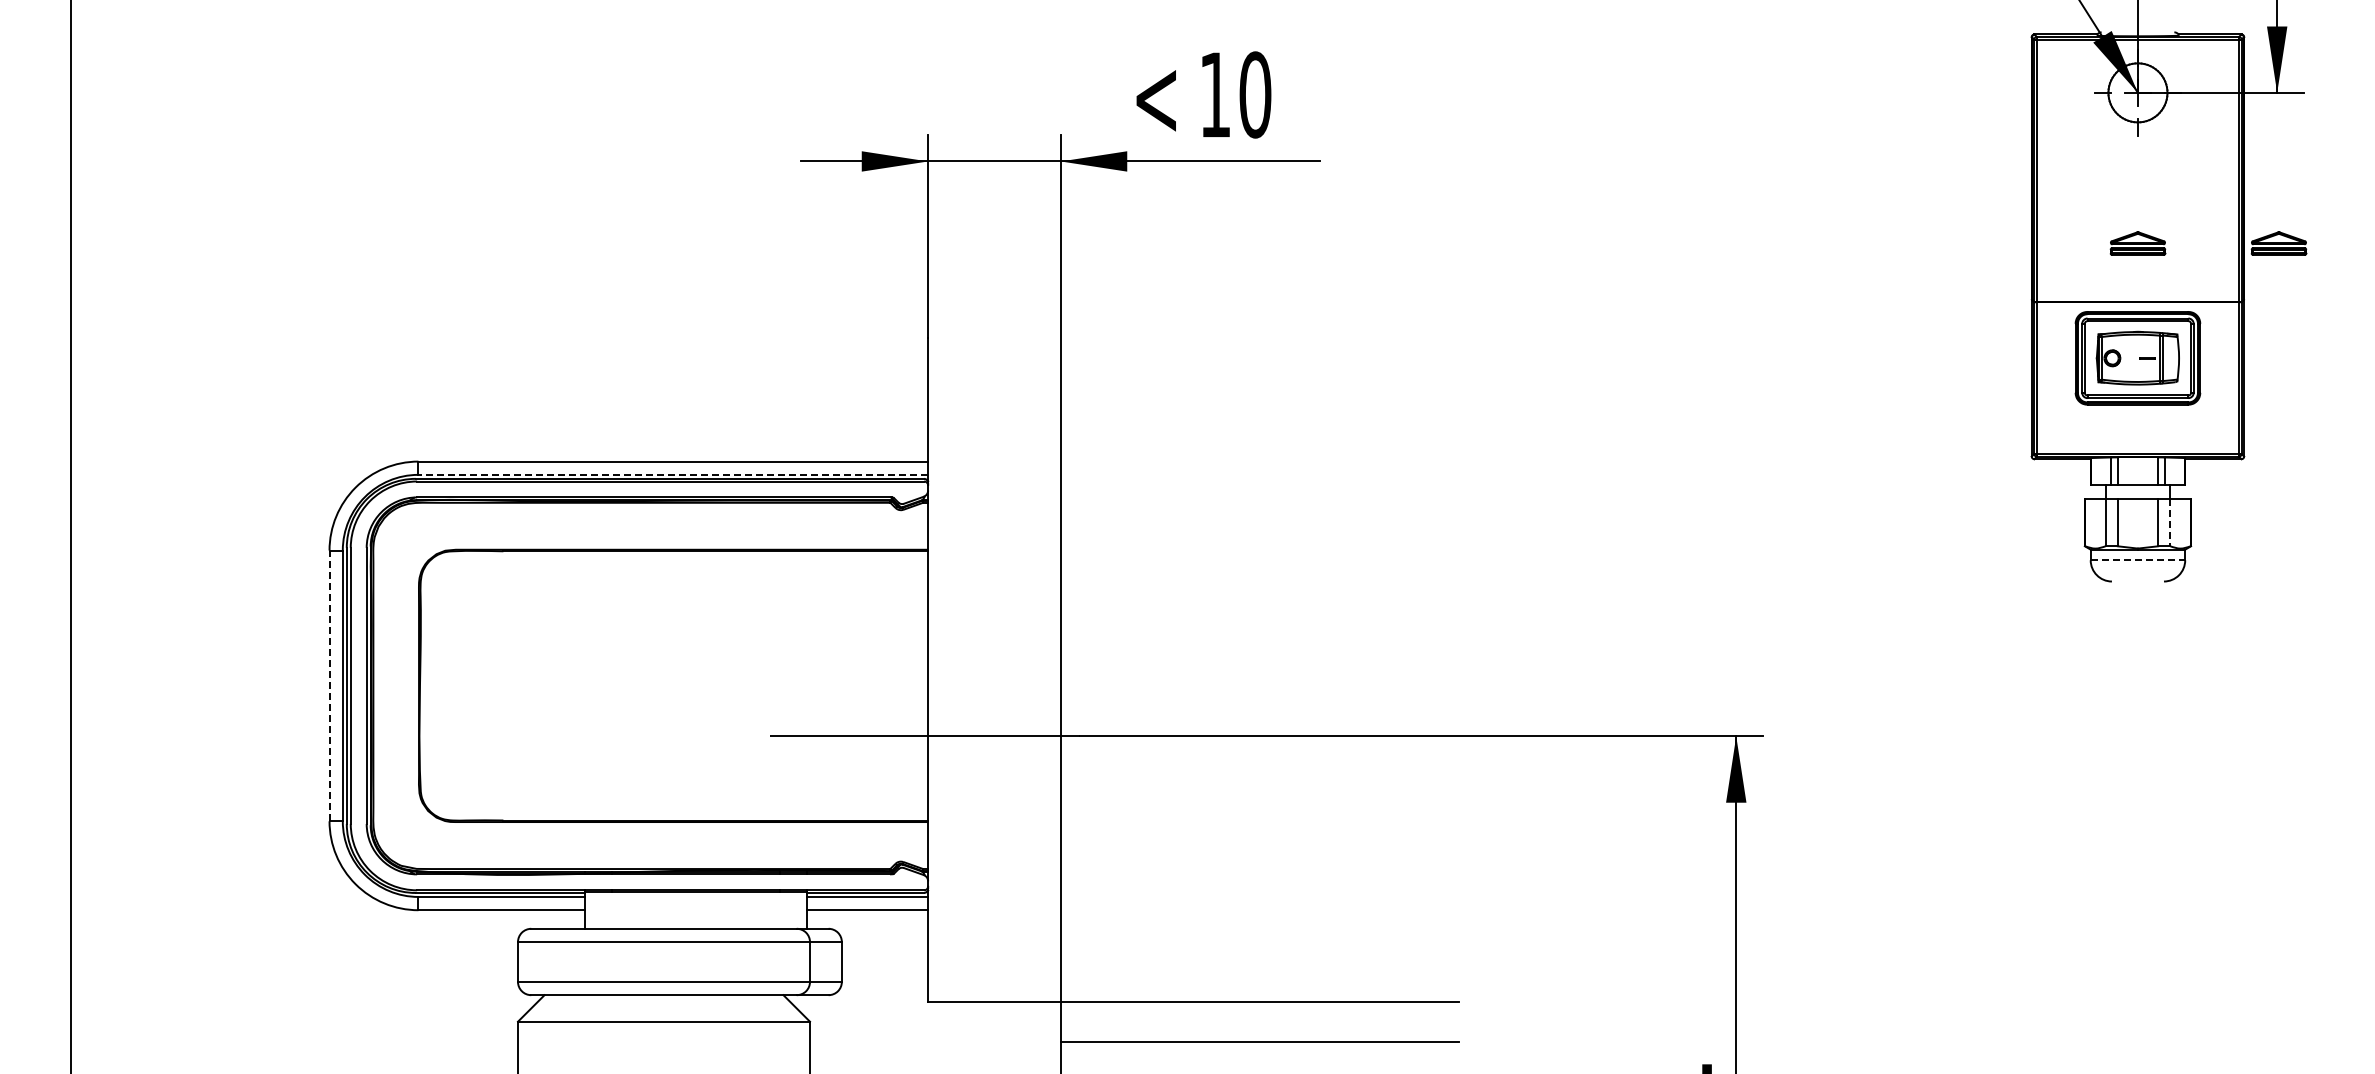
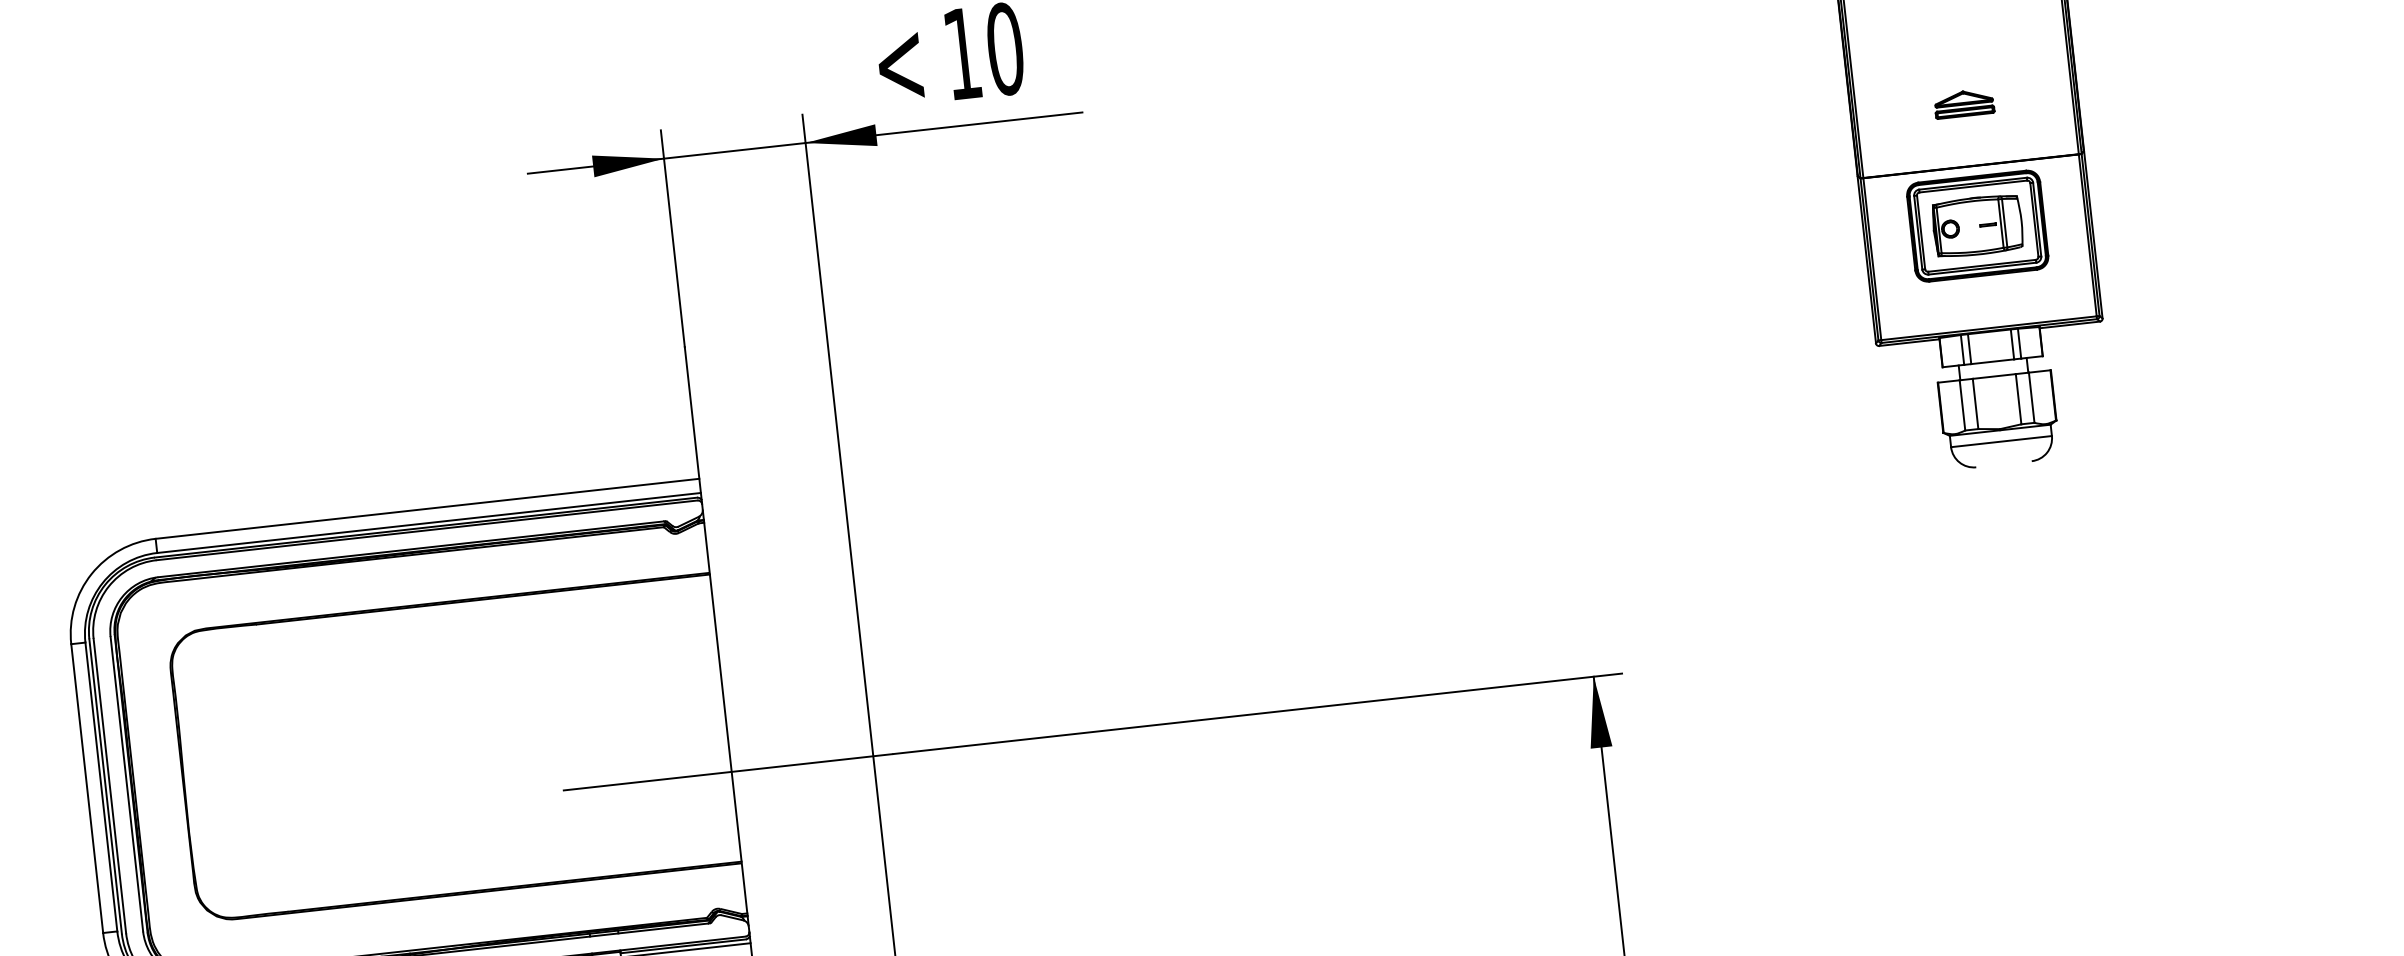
part: (2278, 243) -> (2114, 87), removed
line: (673, 474) -> (429, 522), dashed -> solid
line: (2170, 522) -> (2031, 397), dashed -> solid
line: (2138, 560) -> (2002, 441), dashed -> solid
line: (329, 685) -> (87, 788), dashed -> solid

